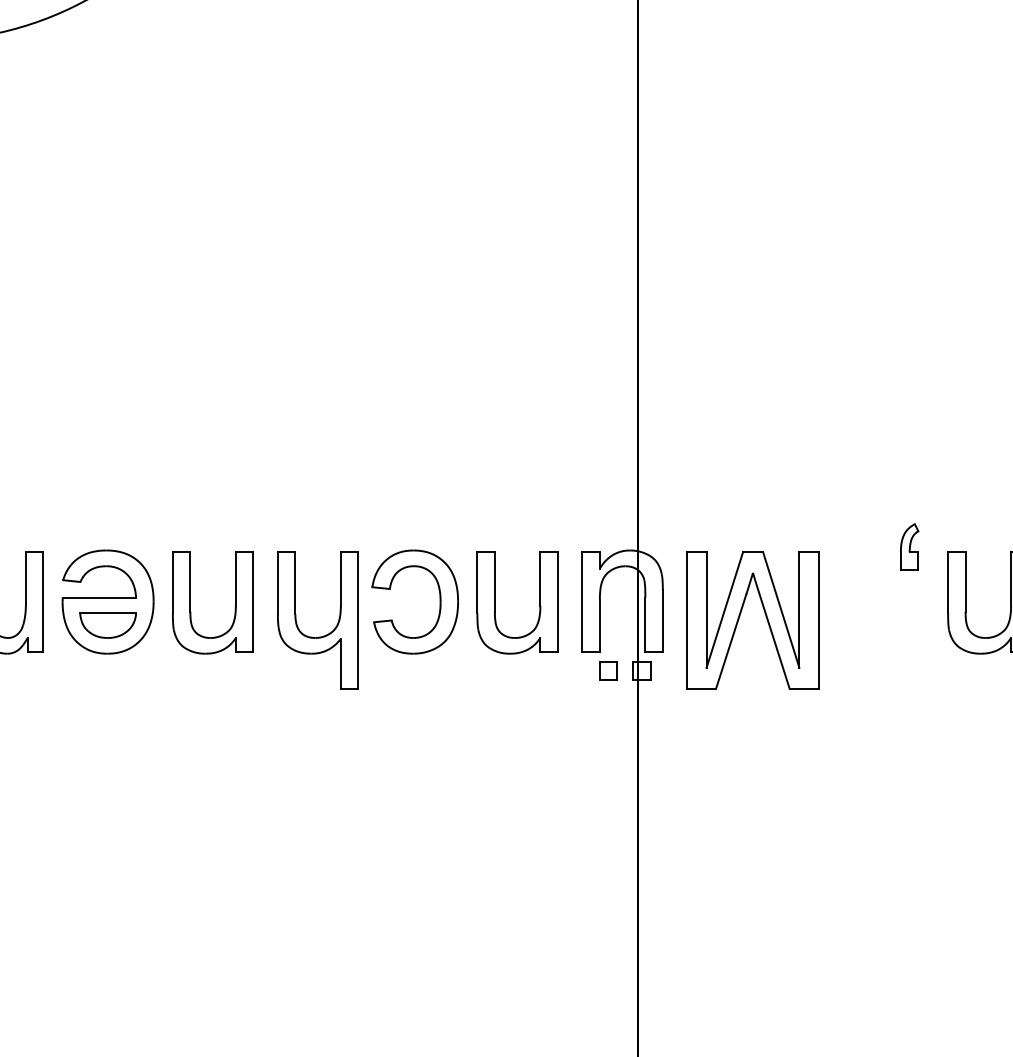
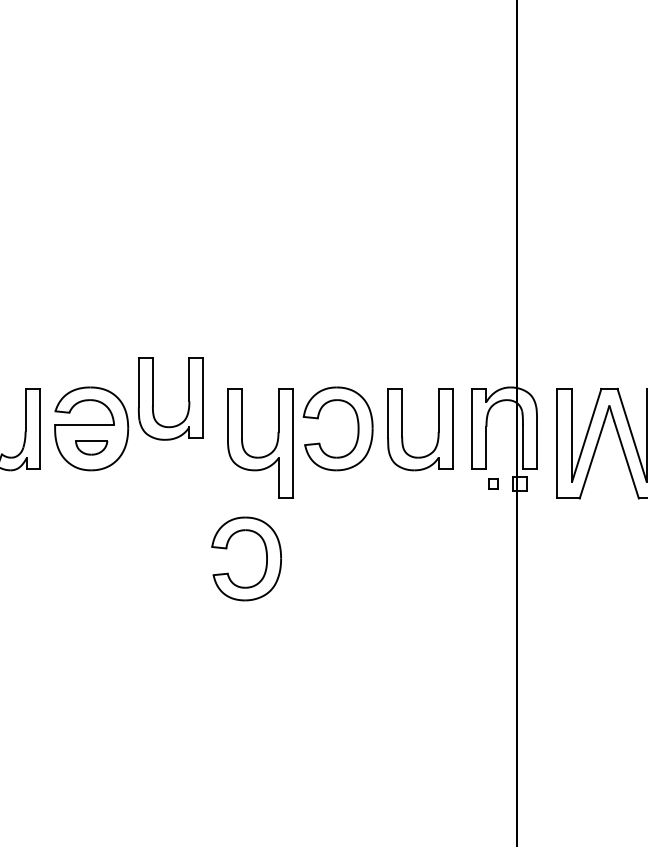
part: (190, 602) -> (152, 398), moved
part: (107, 625) -> (91, 447), size x0.7
part: (608, 670) -> (493, 483), size x0.7
part: (325, 763) -> (266, 558), added

